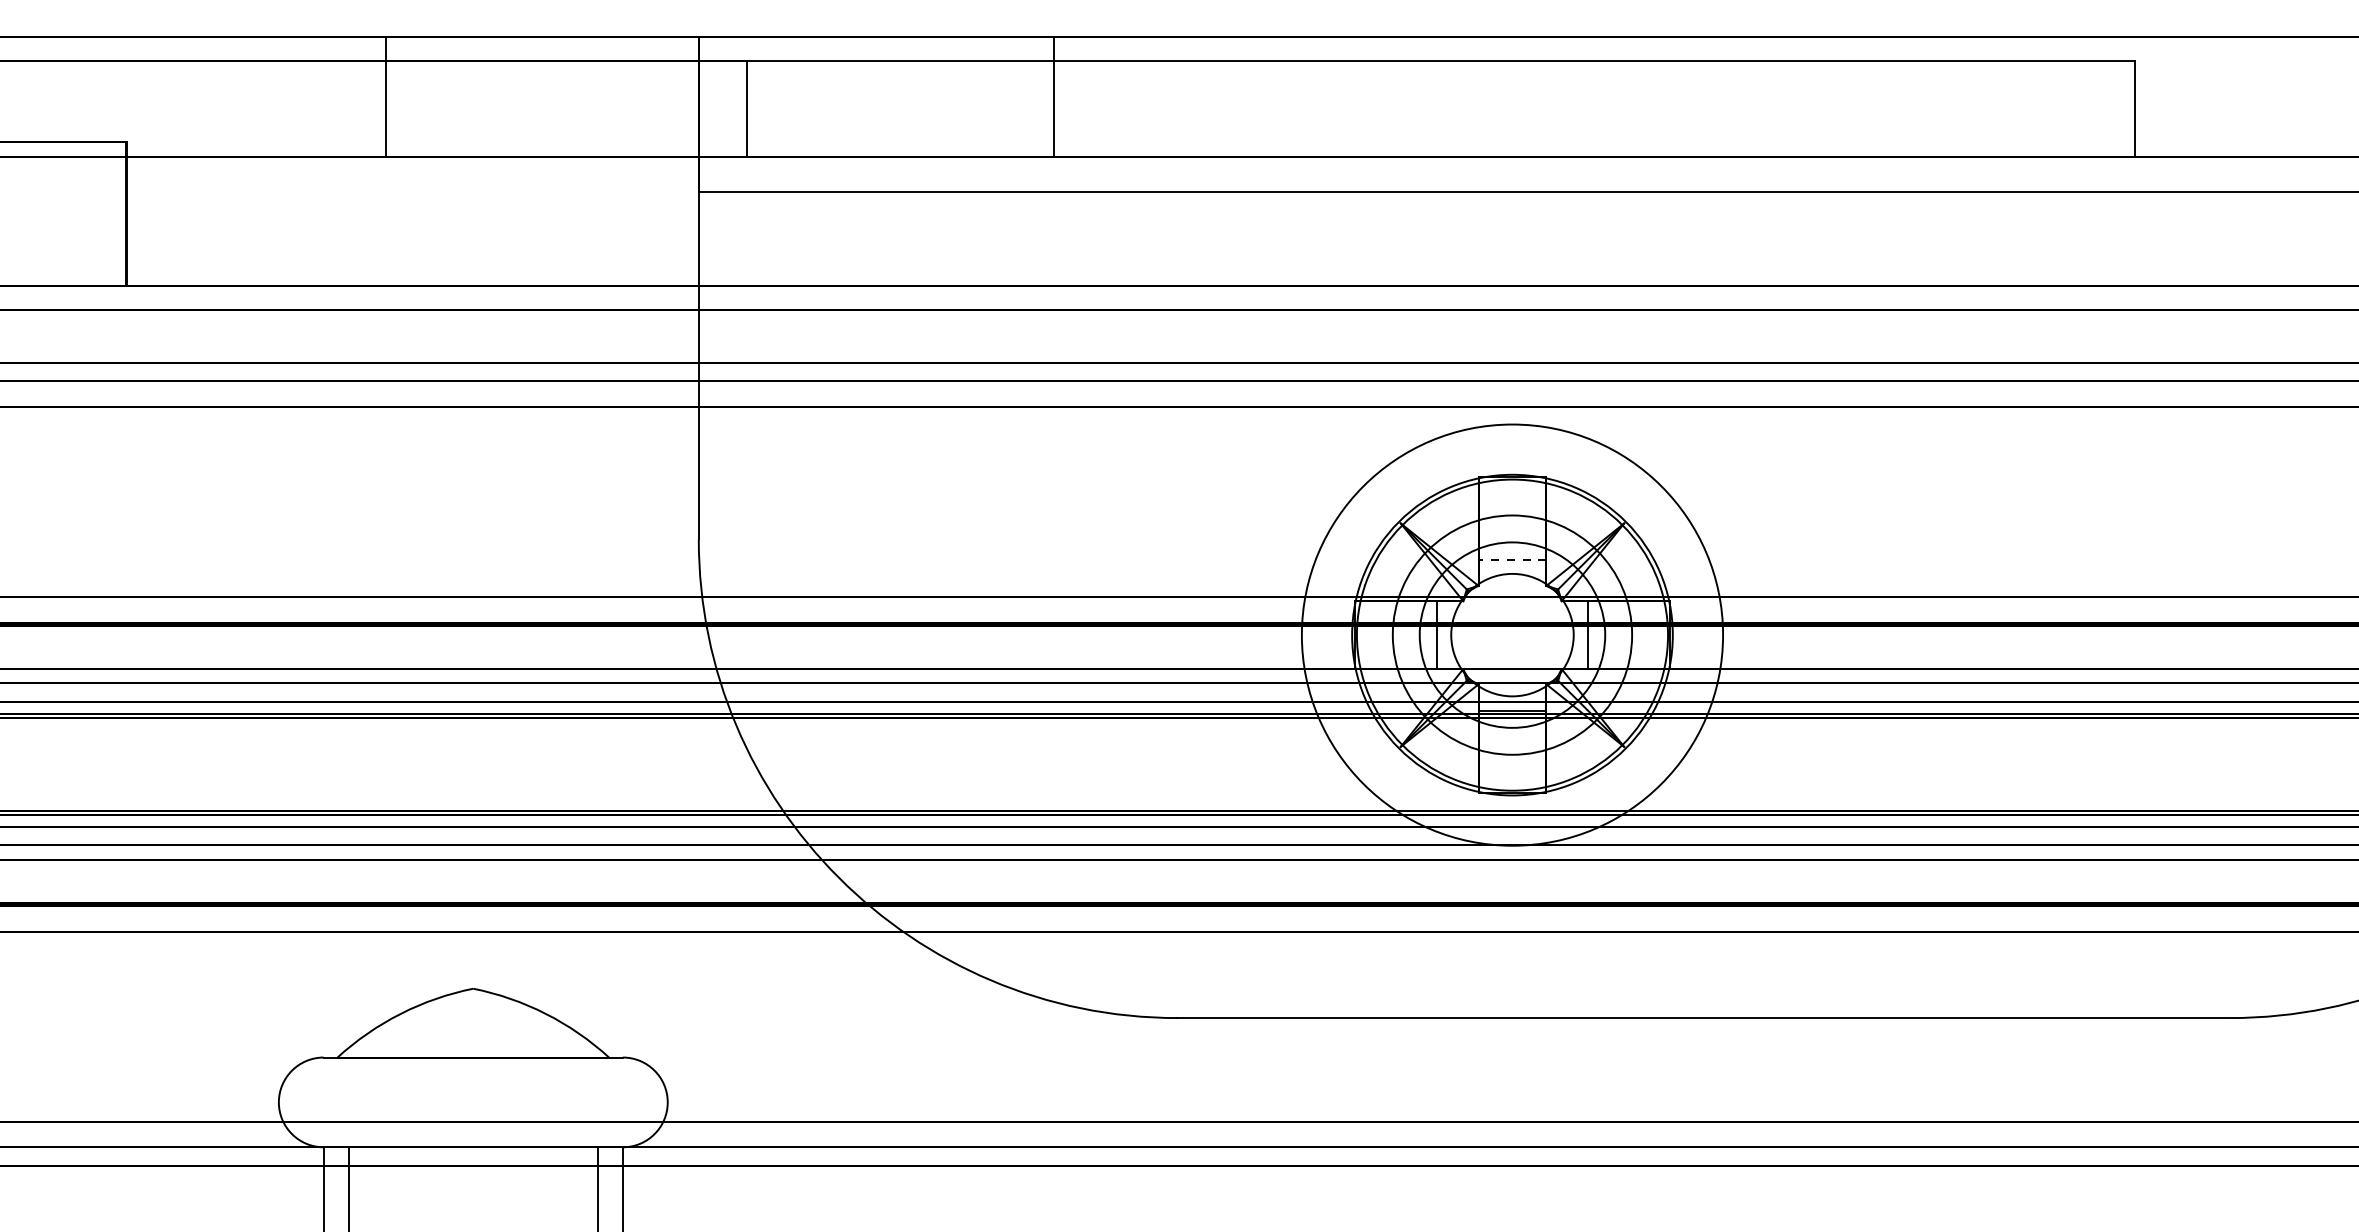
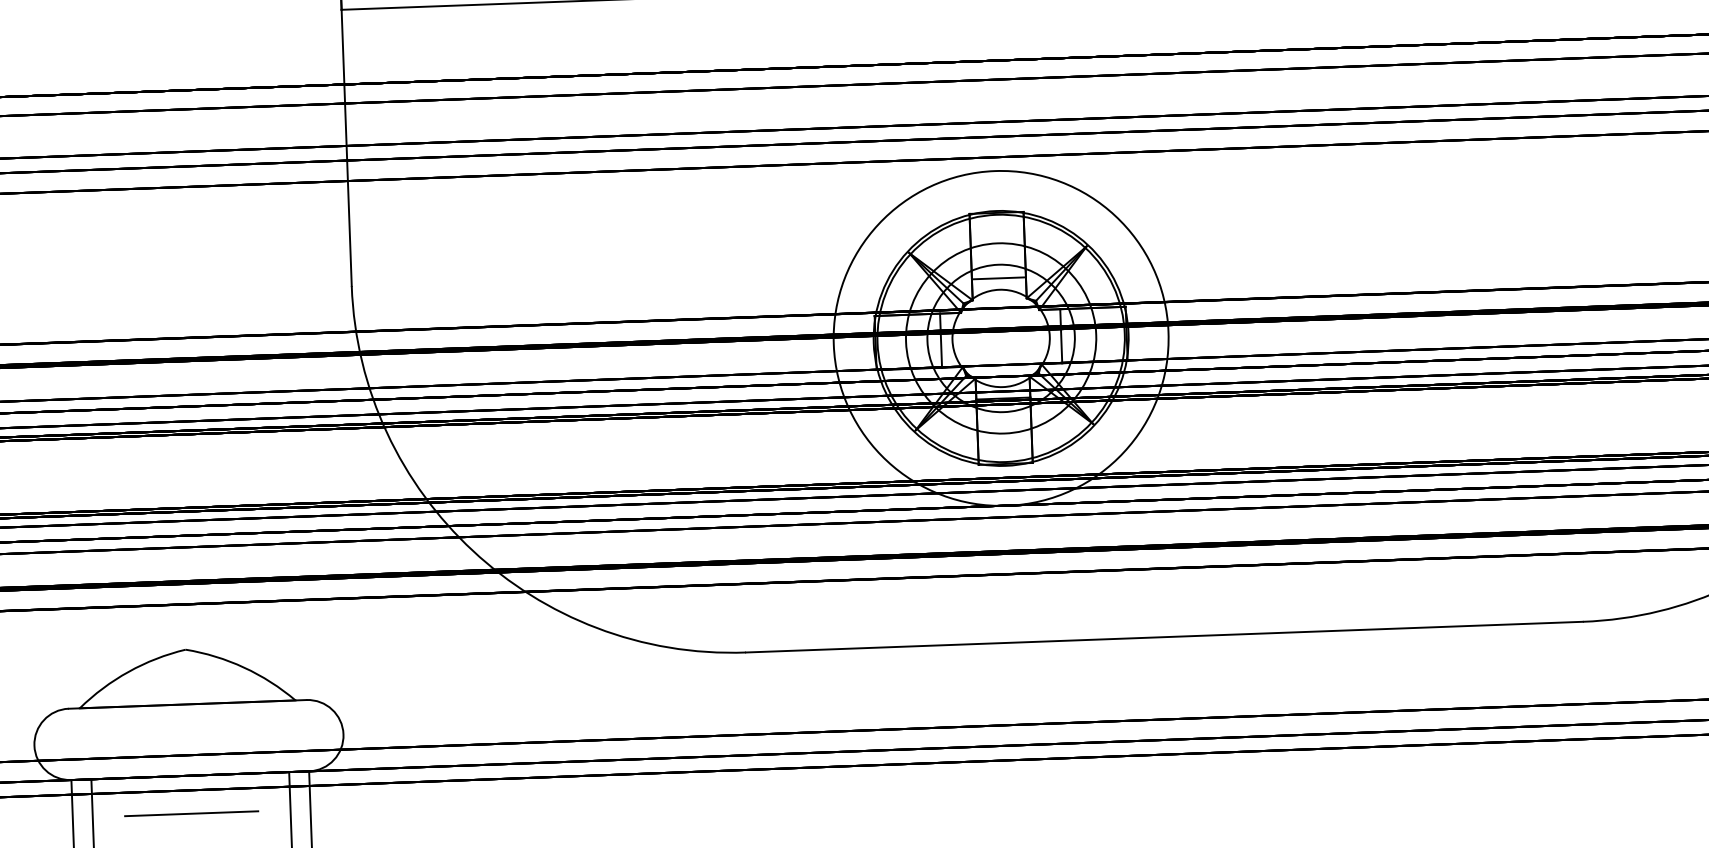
line: (1512, 559) -> (998, 278), dashed -> solid
line: (473, 1194) -> (191, 813), added

